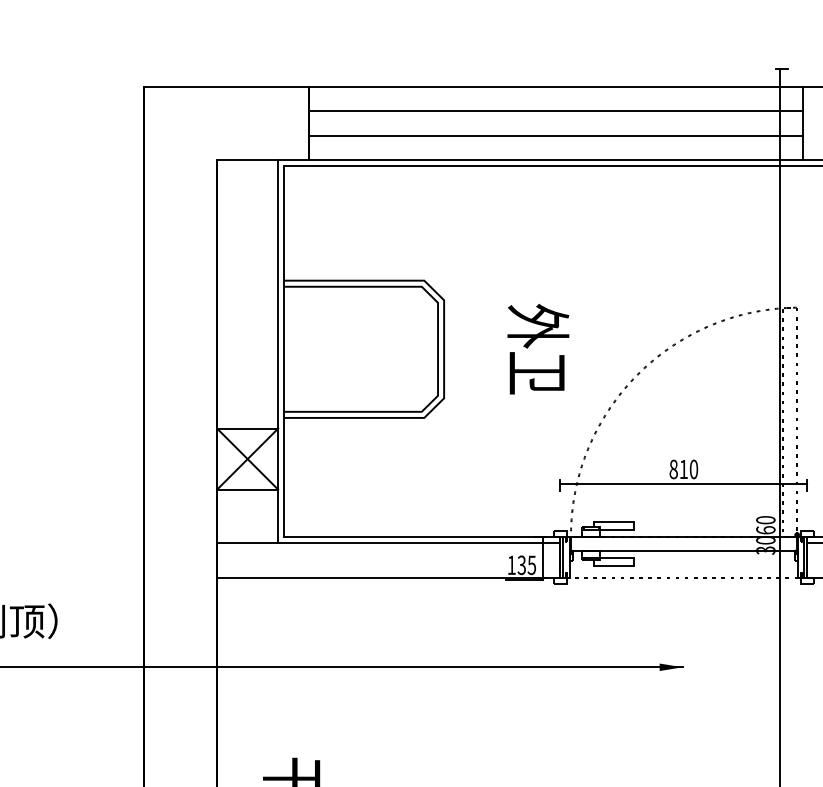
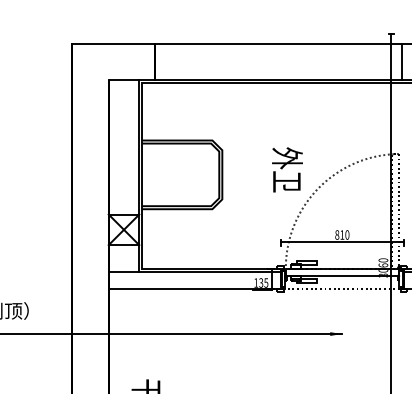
line: (554, 110) -> (277, 55), removed
line: (554, 134) -> (277, 67), removed
text: (538, 348) -> (287, 169), moved

